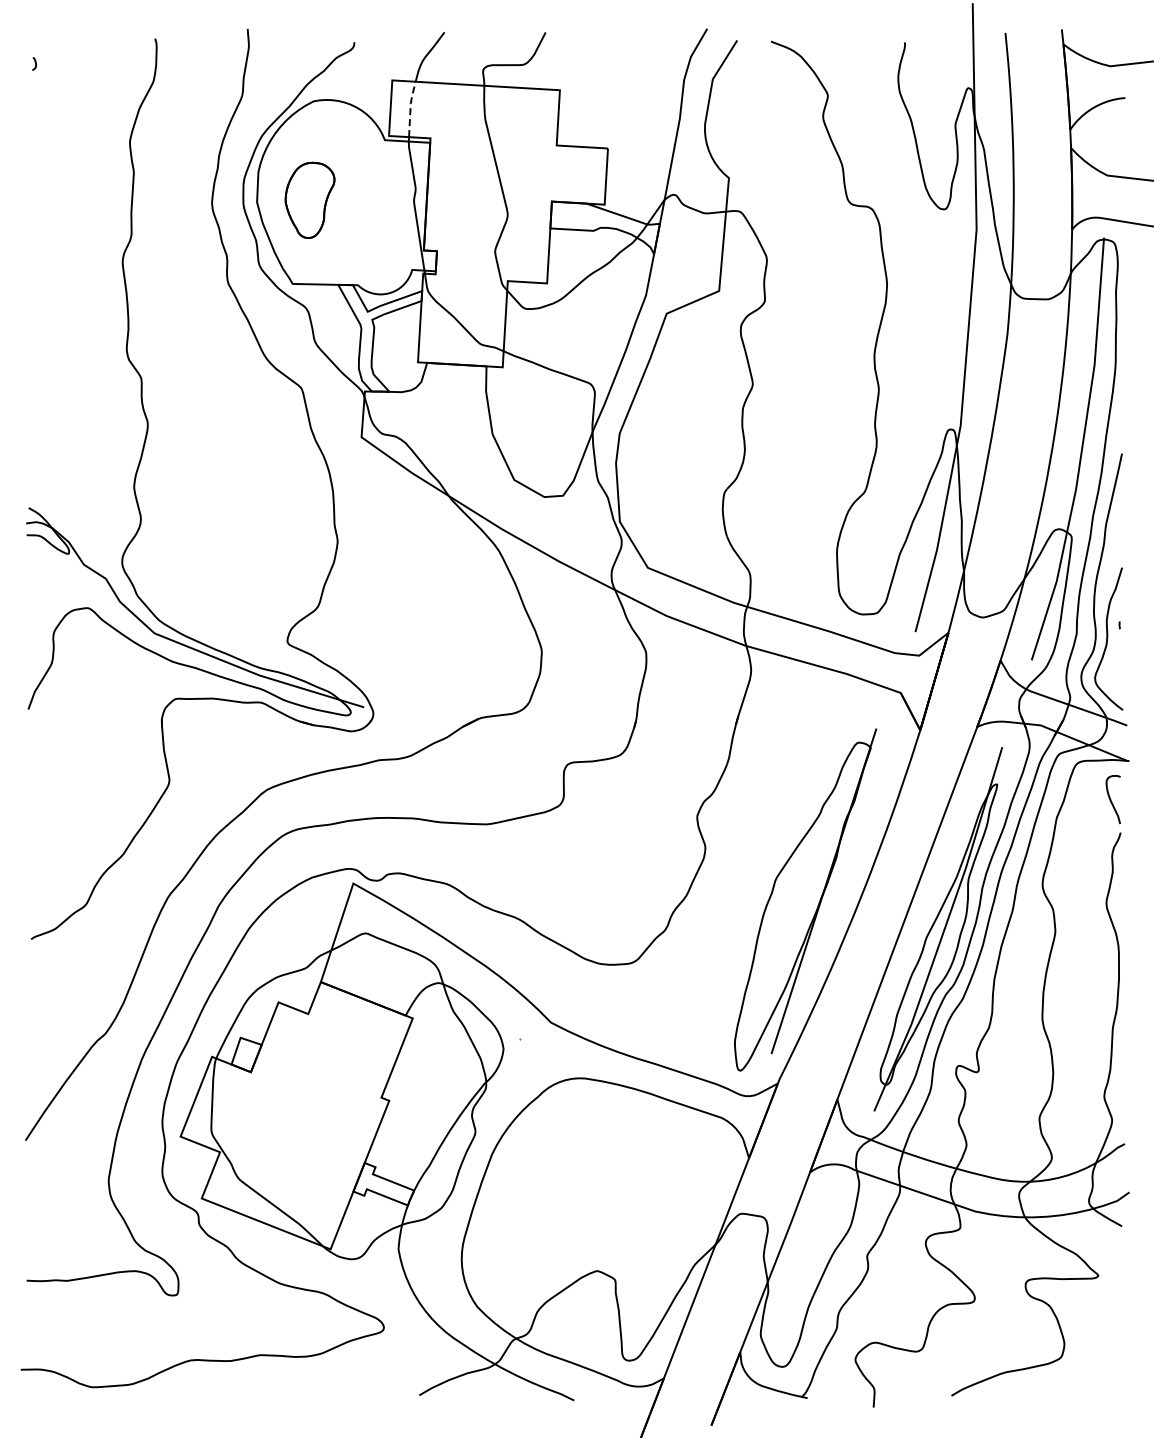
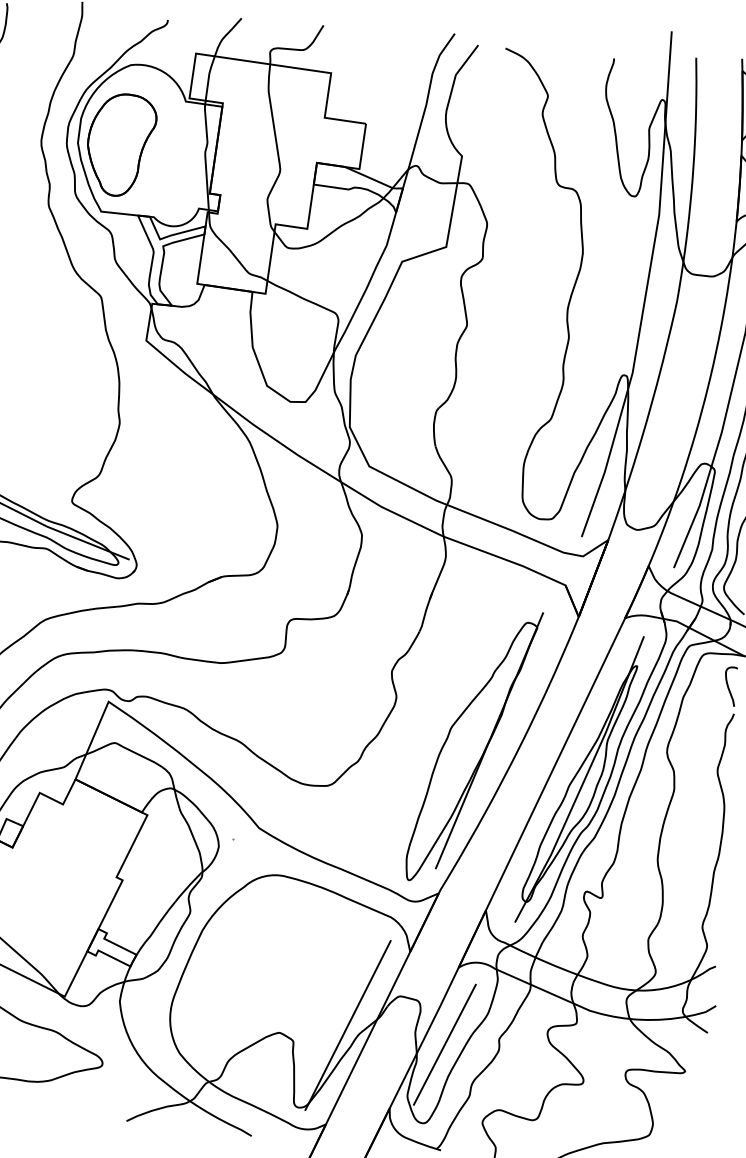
line: (410, 107) -> (208, 76), dashed -> solid
part: (309, 200) -> (120, 145), size x1.67
line: (680, 1254) -> (348, 1025), added
line: (800, 1268) -> (444, 1044), added

